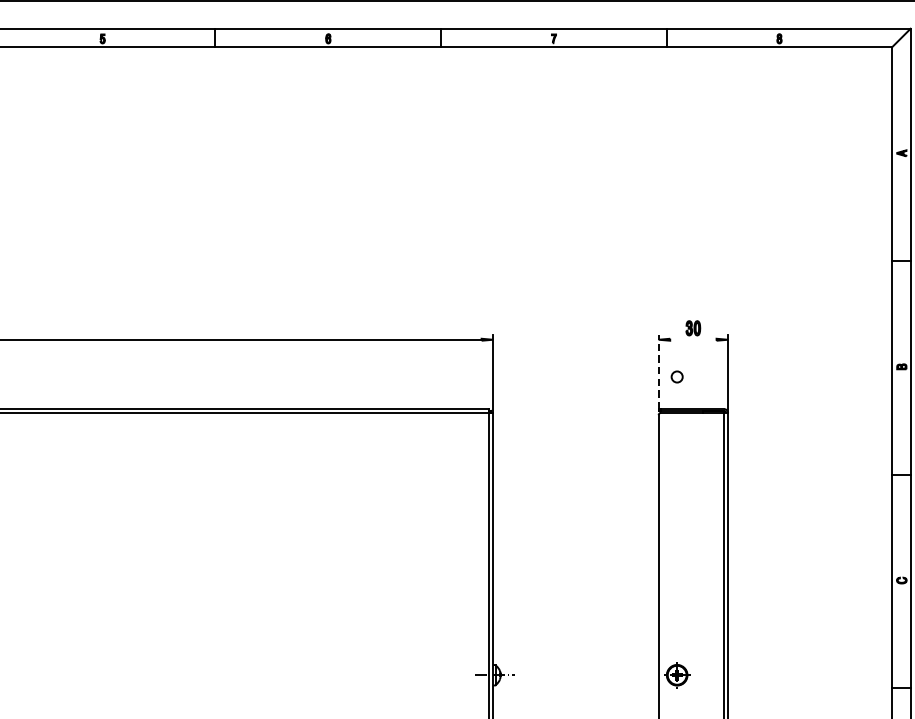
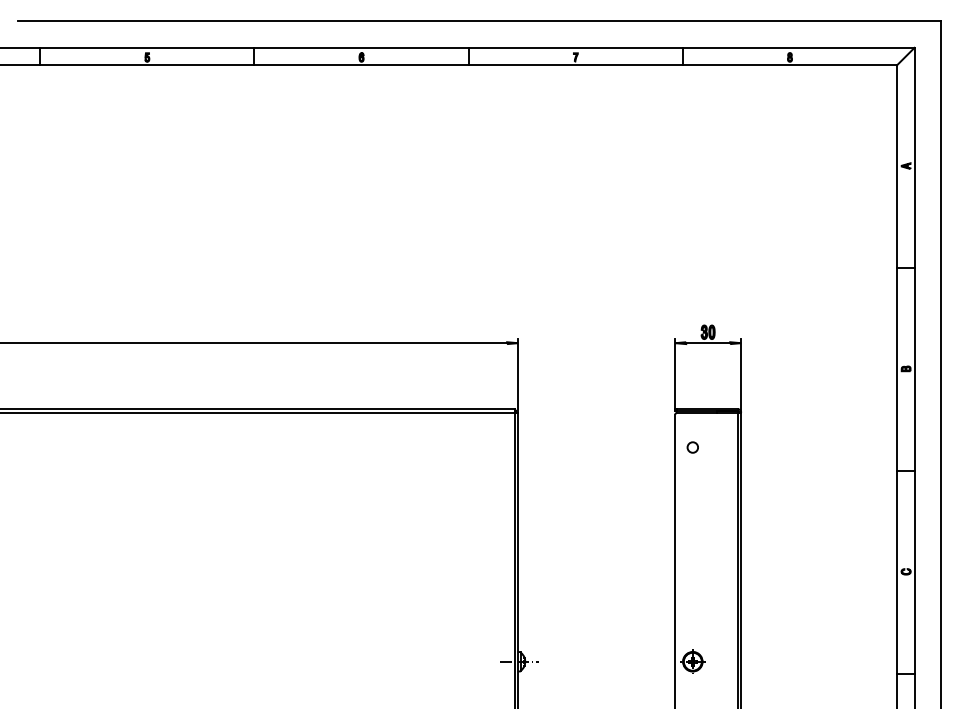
line: (693, 340) -> (708, 343), added
line: (658, 371) -> (675, 373), dashed -> solid
circle: (676, 376) -> (692, 447), moved

